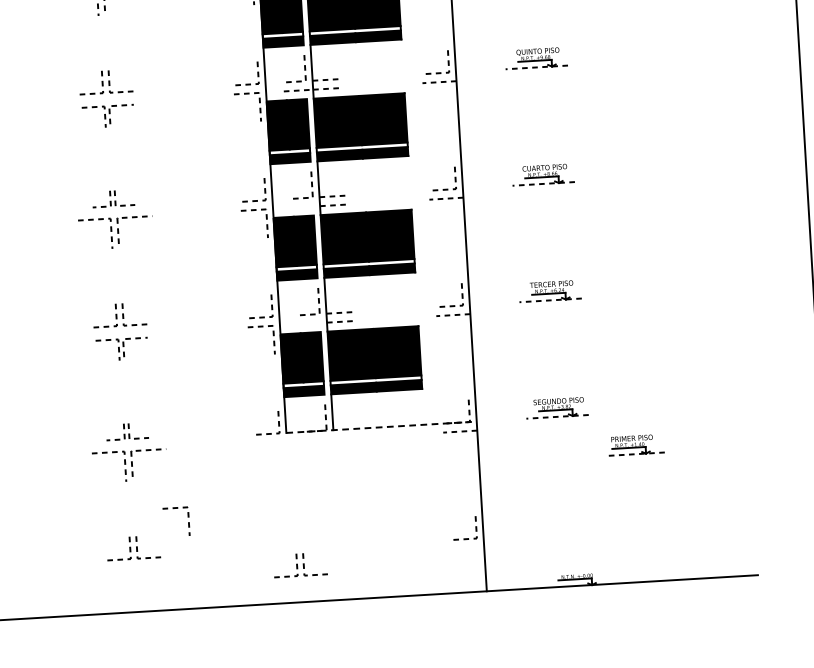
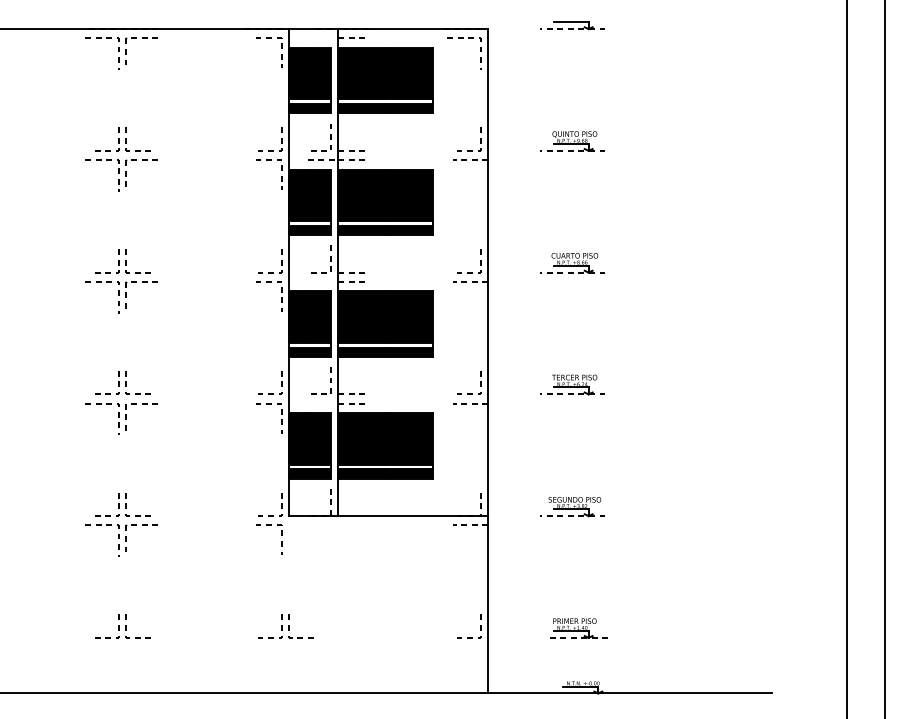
part: (106, 116) -> (121, 175), size x1.43
part: (112, 198) -> (122, 261), size x1.43
part: (120, 349) -> (121, 418), size x1.43
line: (381, 427) -> (388, 516), dashed -> solid
part: (126, 431) -> (122, 504), size x1.43
part: (635, 445) -> (578, 628), moved
line: (188, 522) -> (281, 541), moved
part: (300, 564) -> (285, 626), moved

